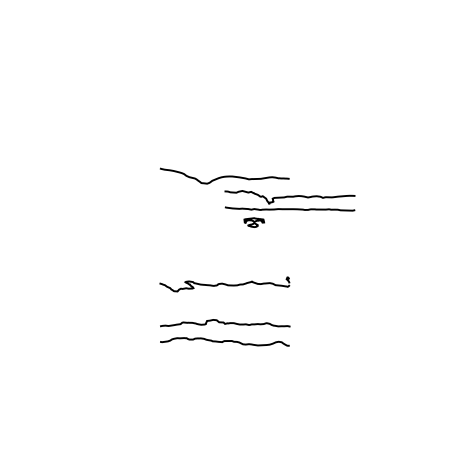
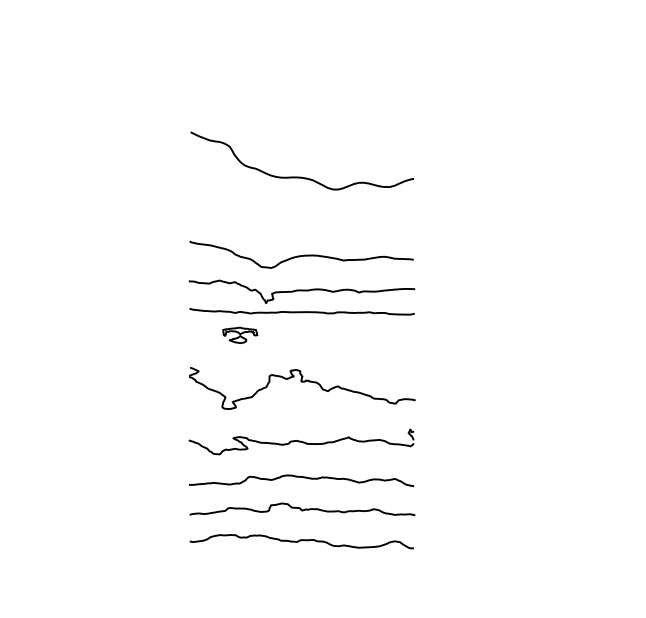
curve: (224, 130) -> (301, 176), added
part: (289, 208) -> (301, 310), moved
part: (224, 253) -> (301, 388), added
curve: (224, 305) -> (301, 478), added

